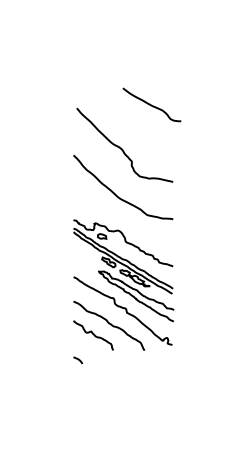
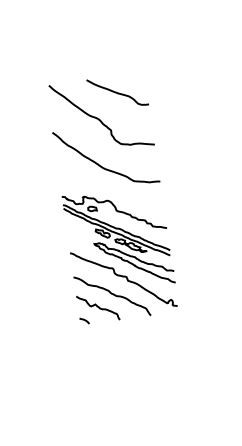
curve: (151, 104) -> (117, 92), moved
curve: (78, 360) -> (84, 321), moved

